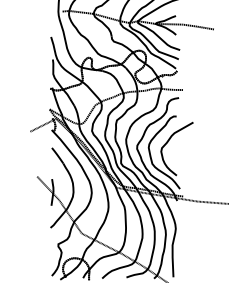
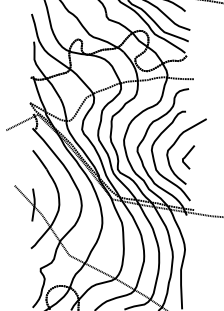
line: (177, 153) -> (187, 157), added

